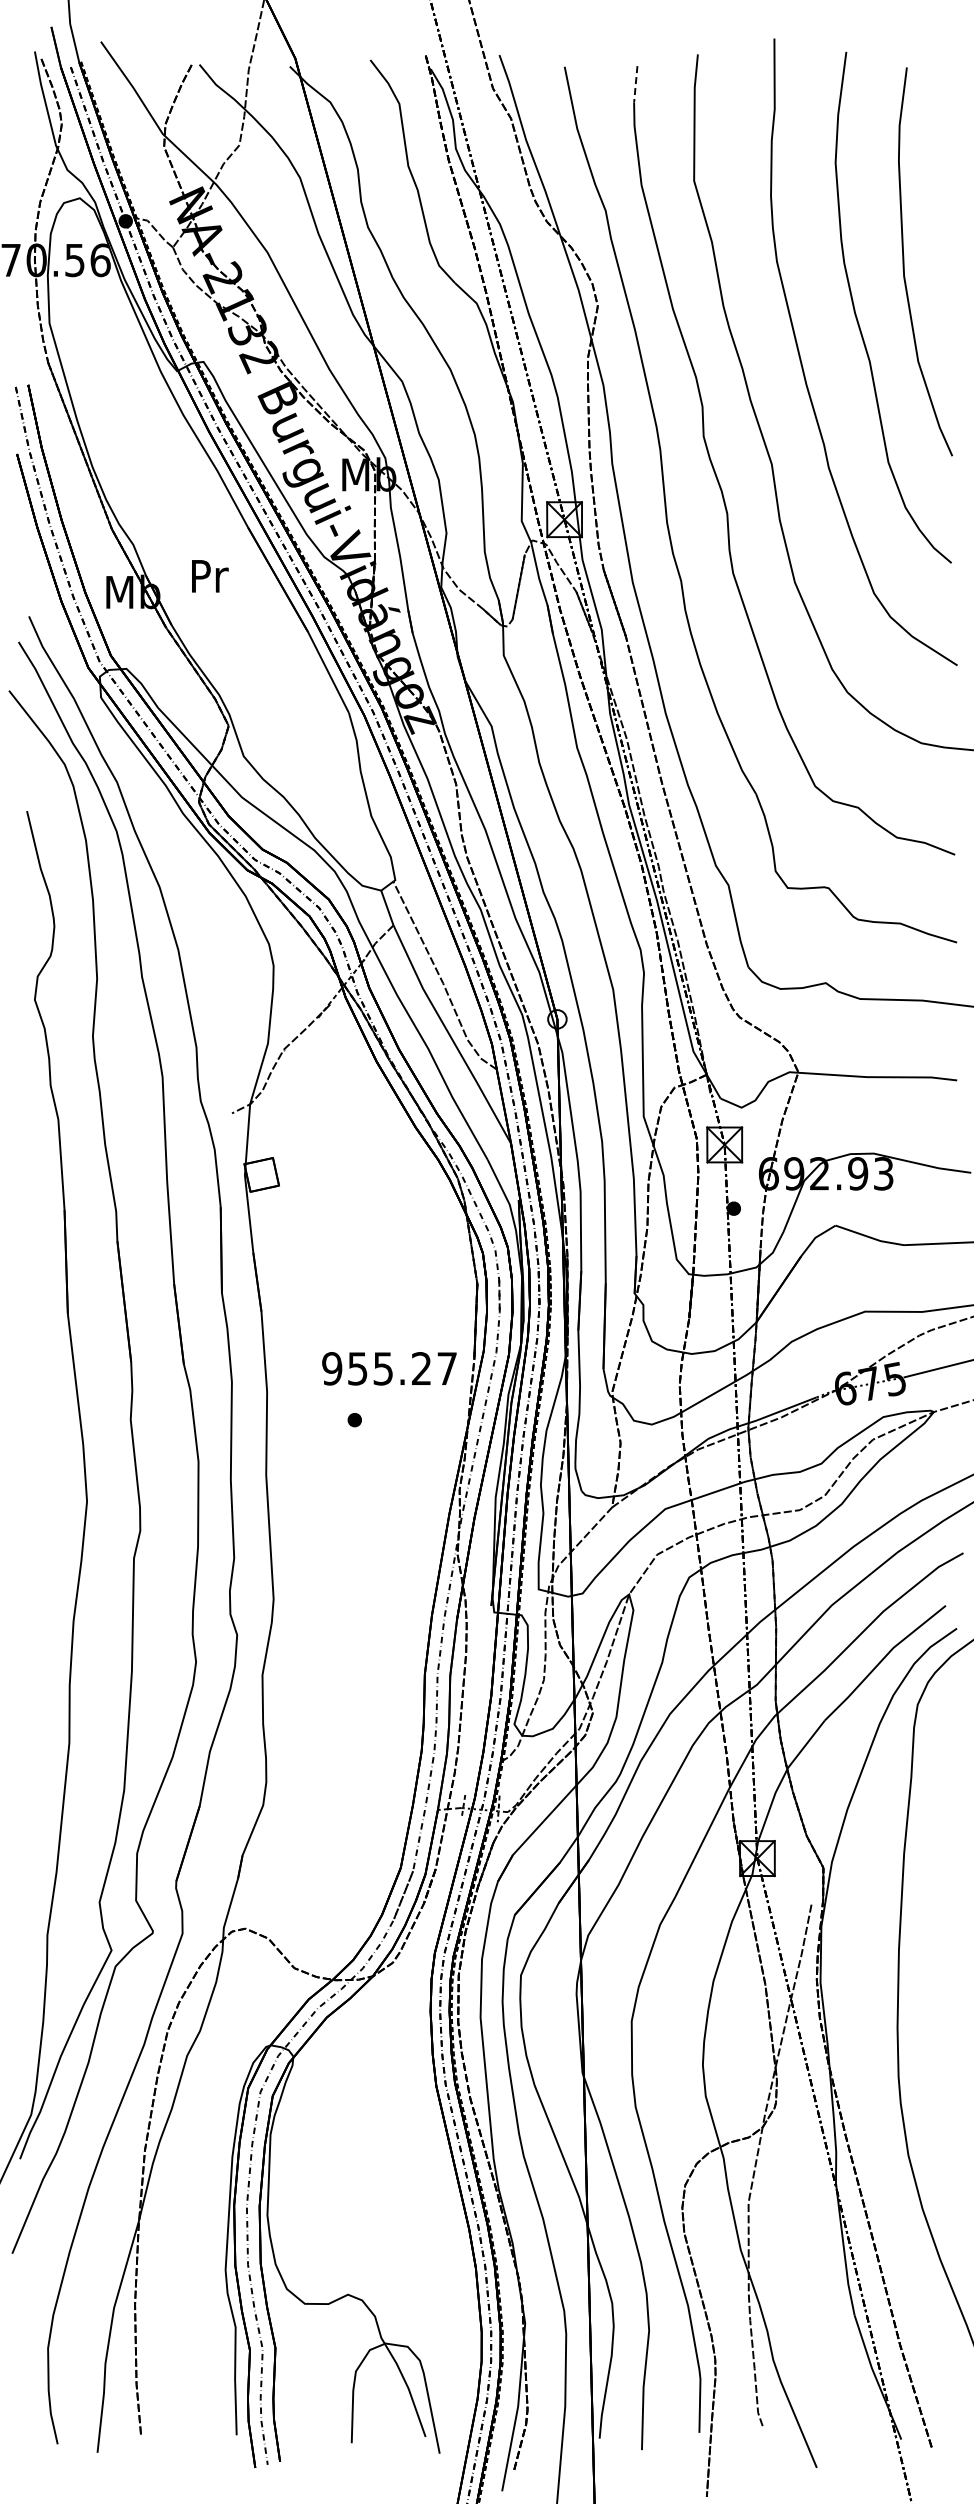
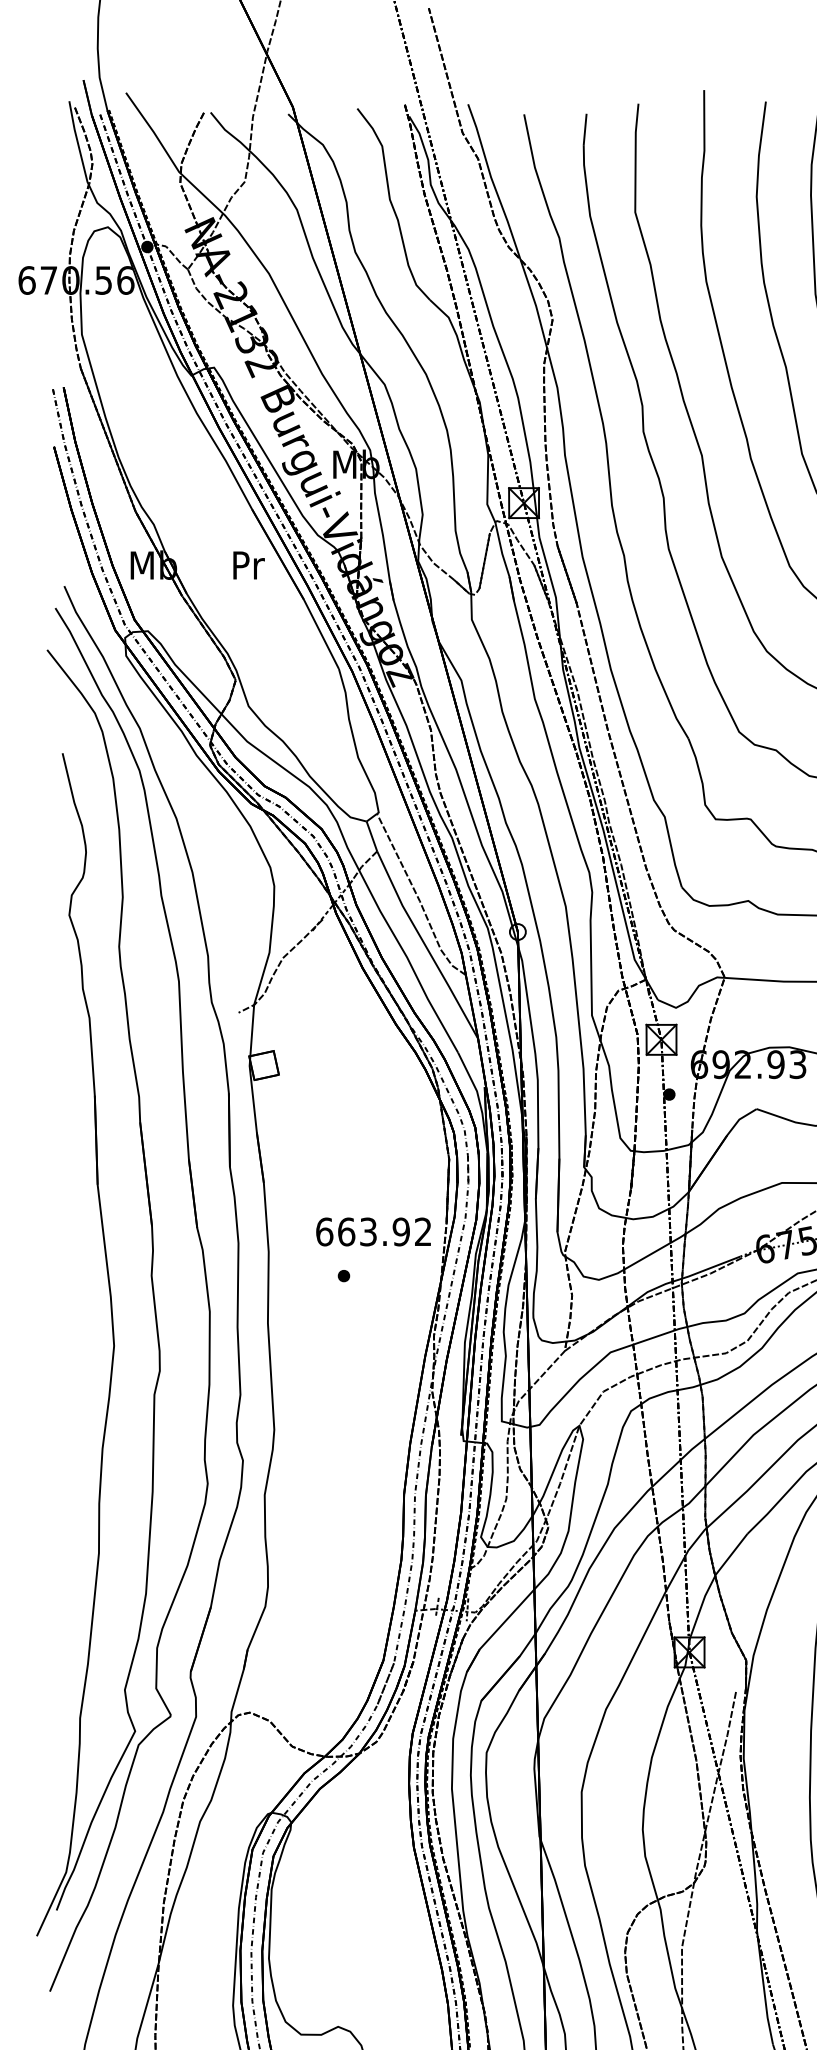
line: (635, 84) -> (584, 129), dashed -> solid
text: (210, 576) -> (249, 565), moved
text: (389, 1368) -> (373, 1231), 955.27 -> 663.92

